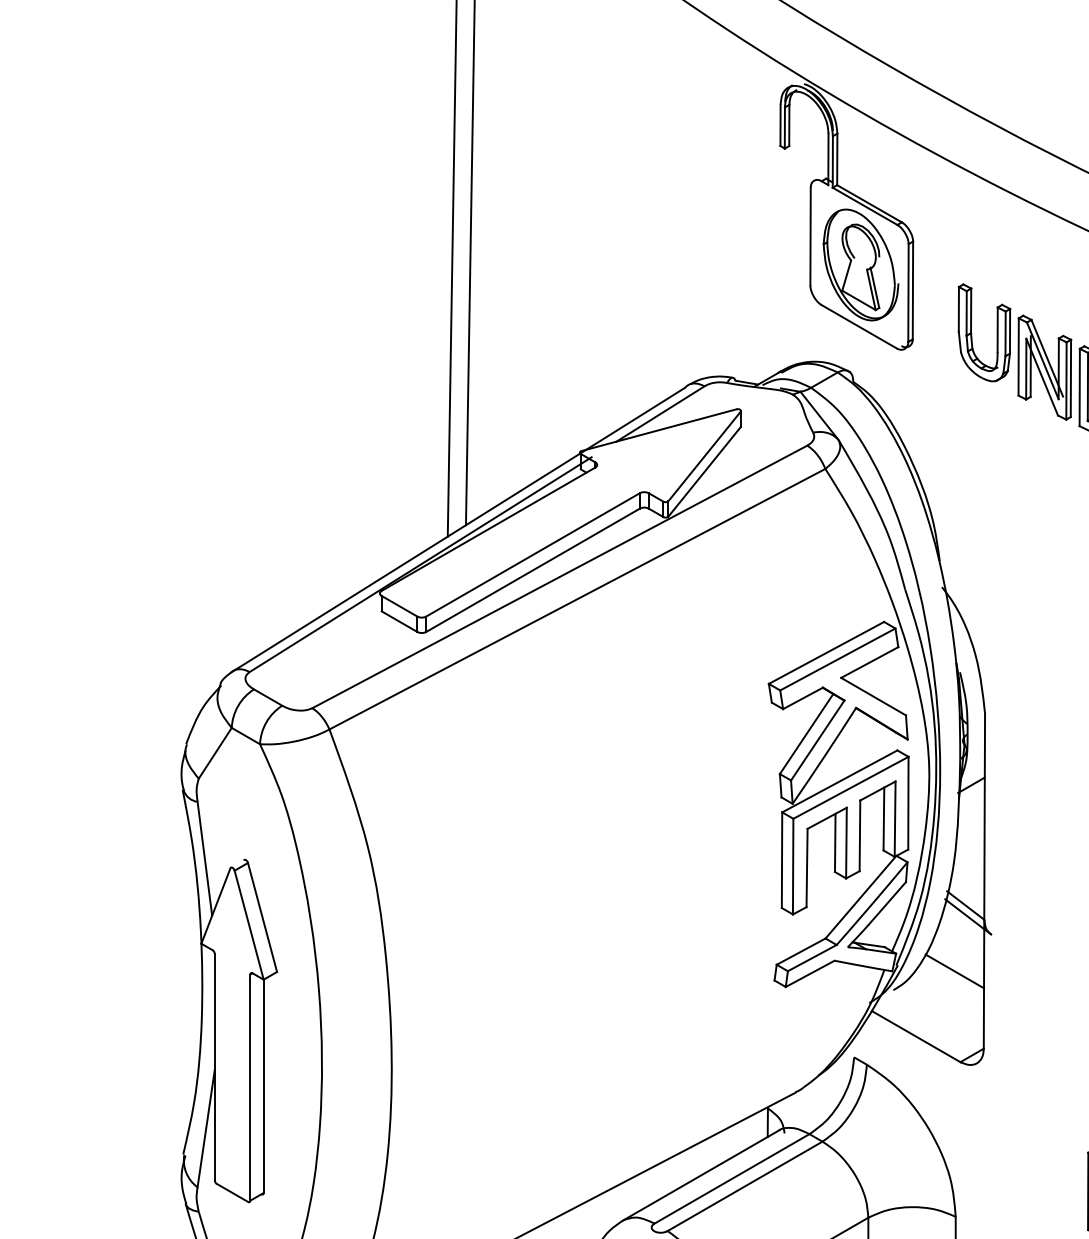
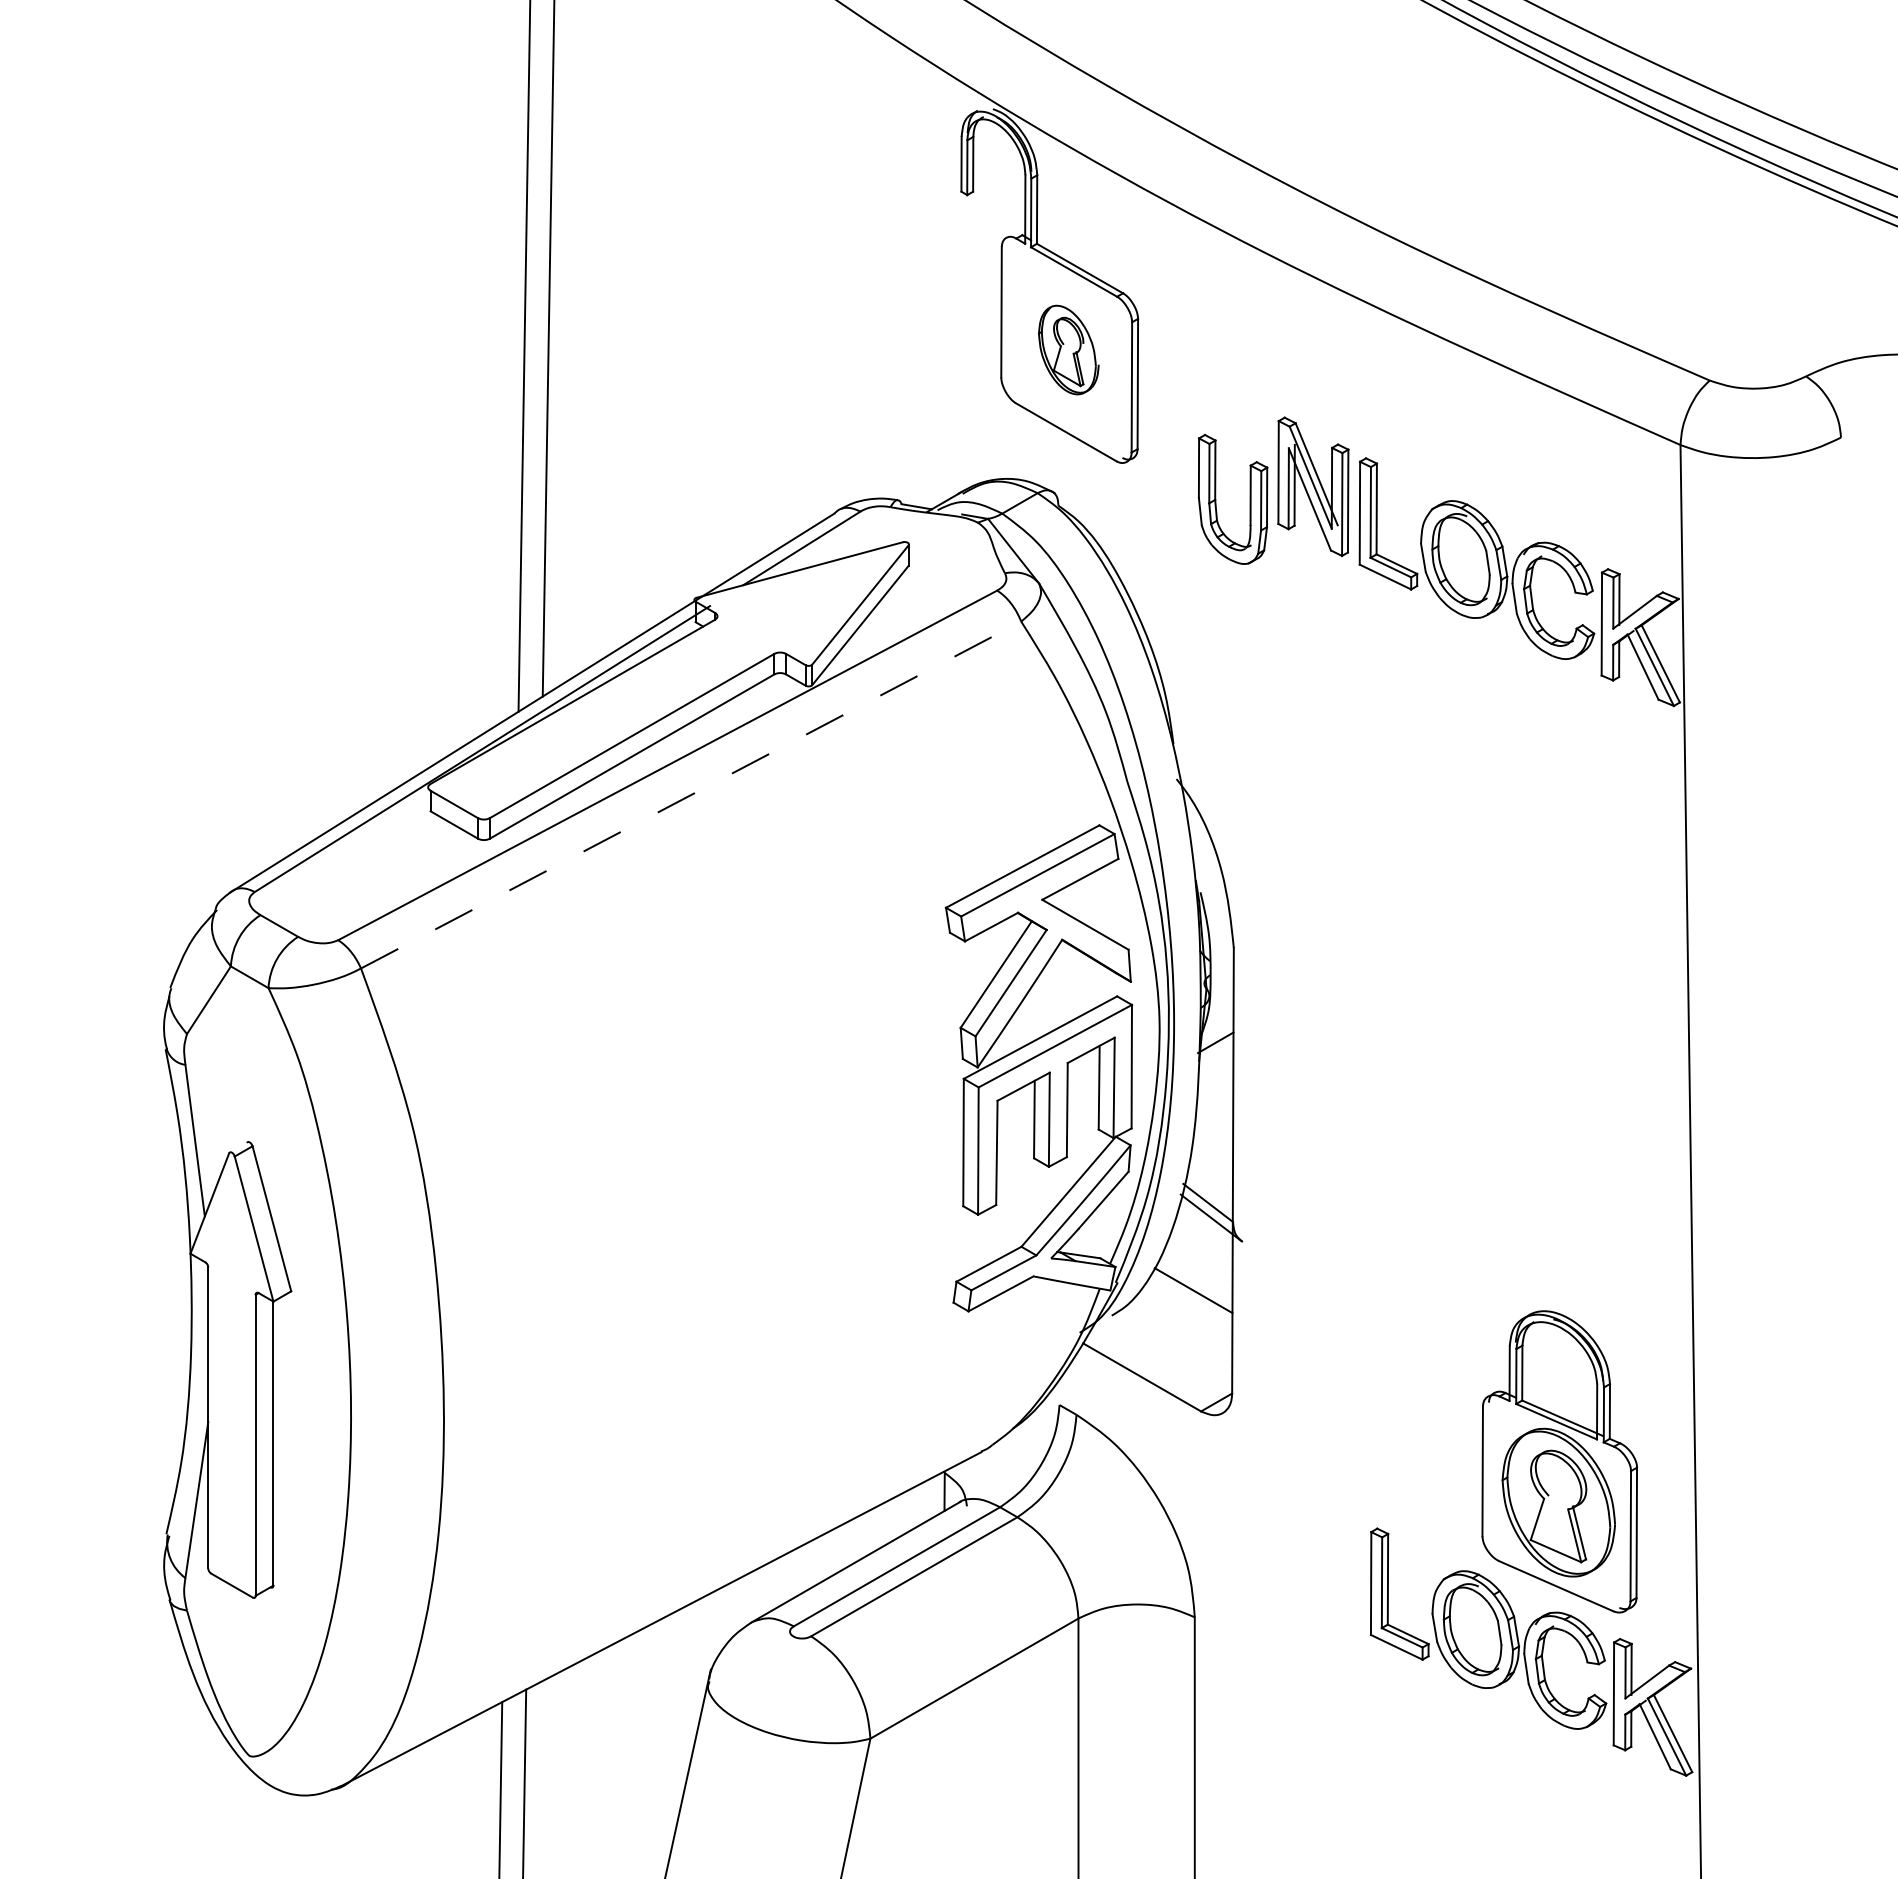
part: (860, 264) -> (1068, 349), size x0.6
part: (972, 332) -> (1216, 498), moved
line: (577, 599) -> (691, 795), solid -> dashed

